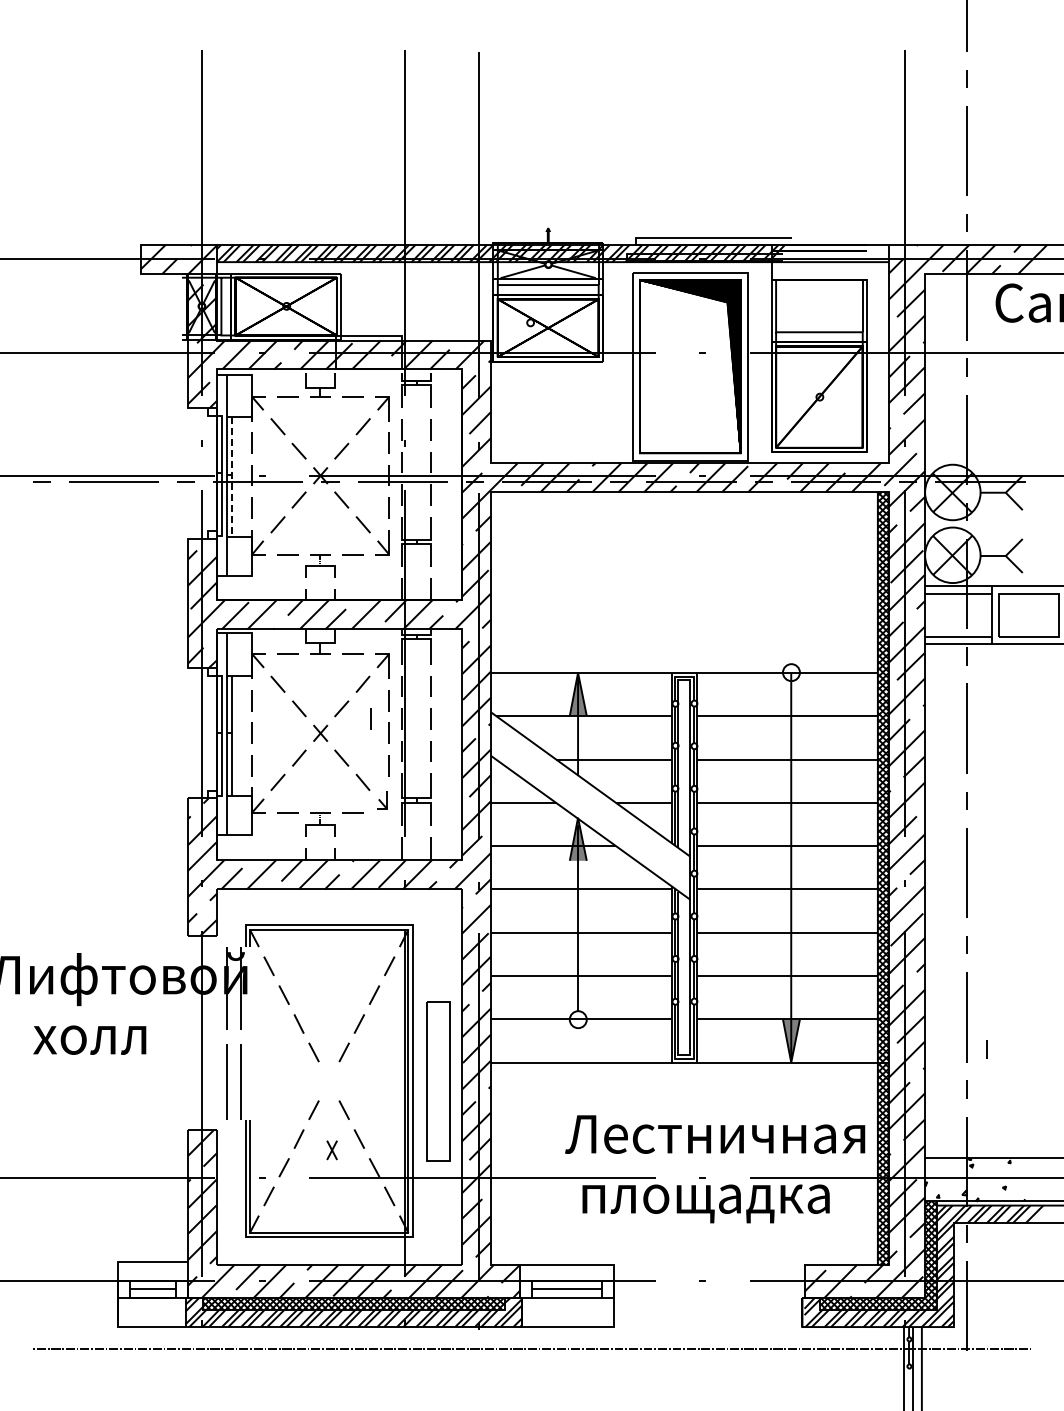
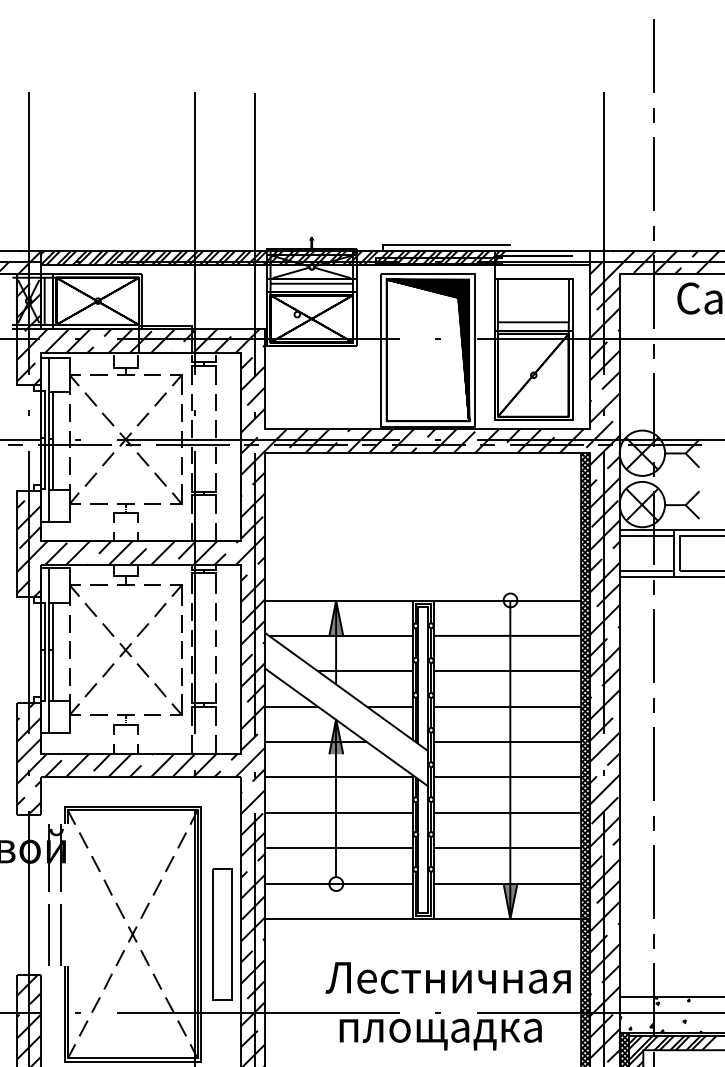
line: (231, 477) -> (52, 441), dashed -> solid
line: (370, 718) -> (166, 637), removed
part: (382, 800) -> (176, 704), size x1.43
line: (986, 1049) -> (669, 908), removed
part: (331, 1150) -> (132, 934), moved

